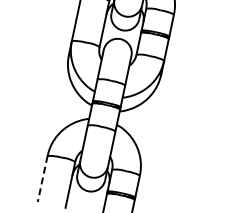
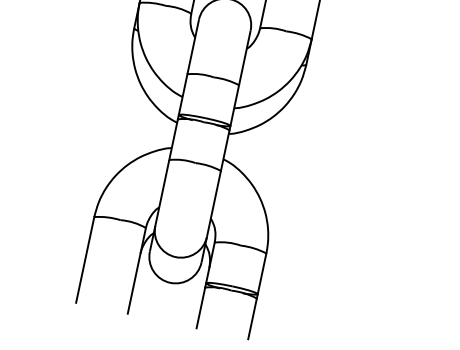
line: (42, 179) -> (84, 260), dashed -> solid

